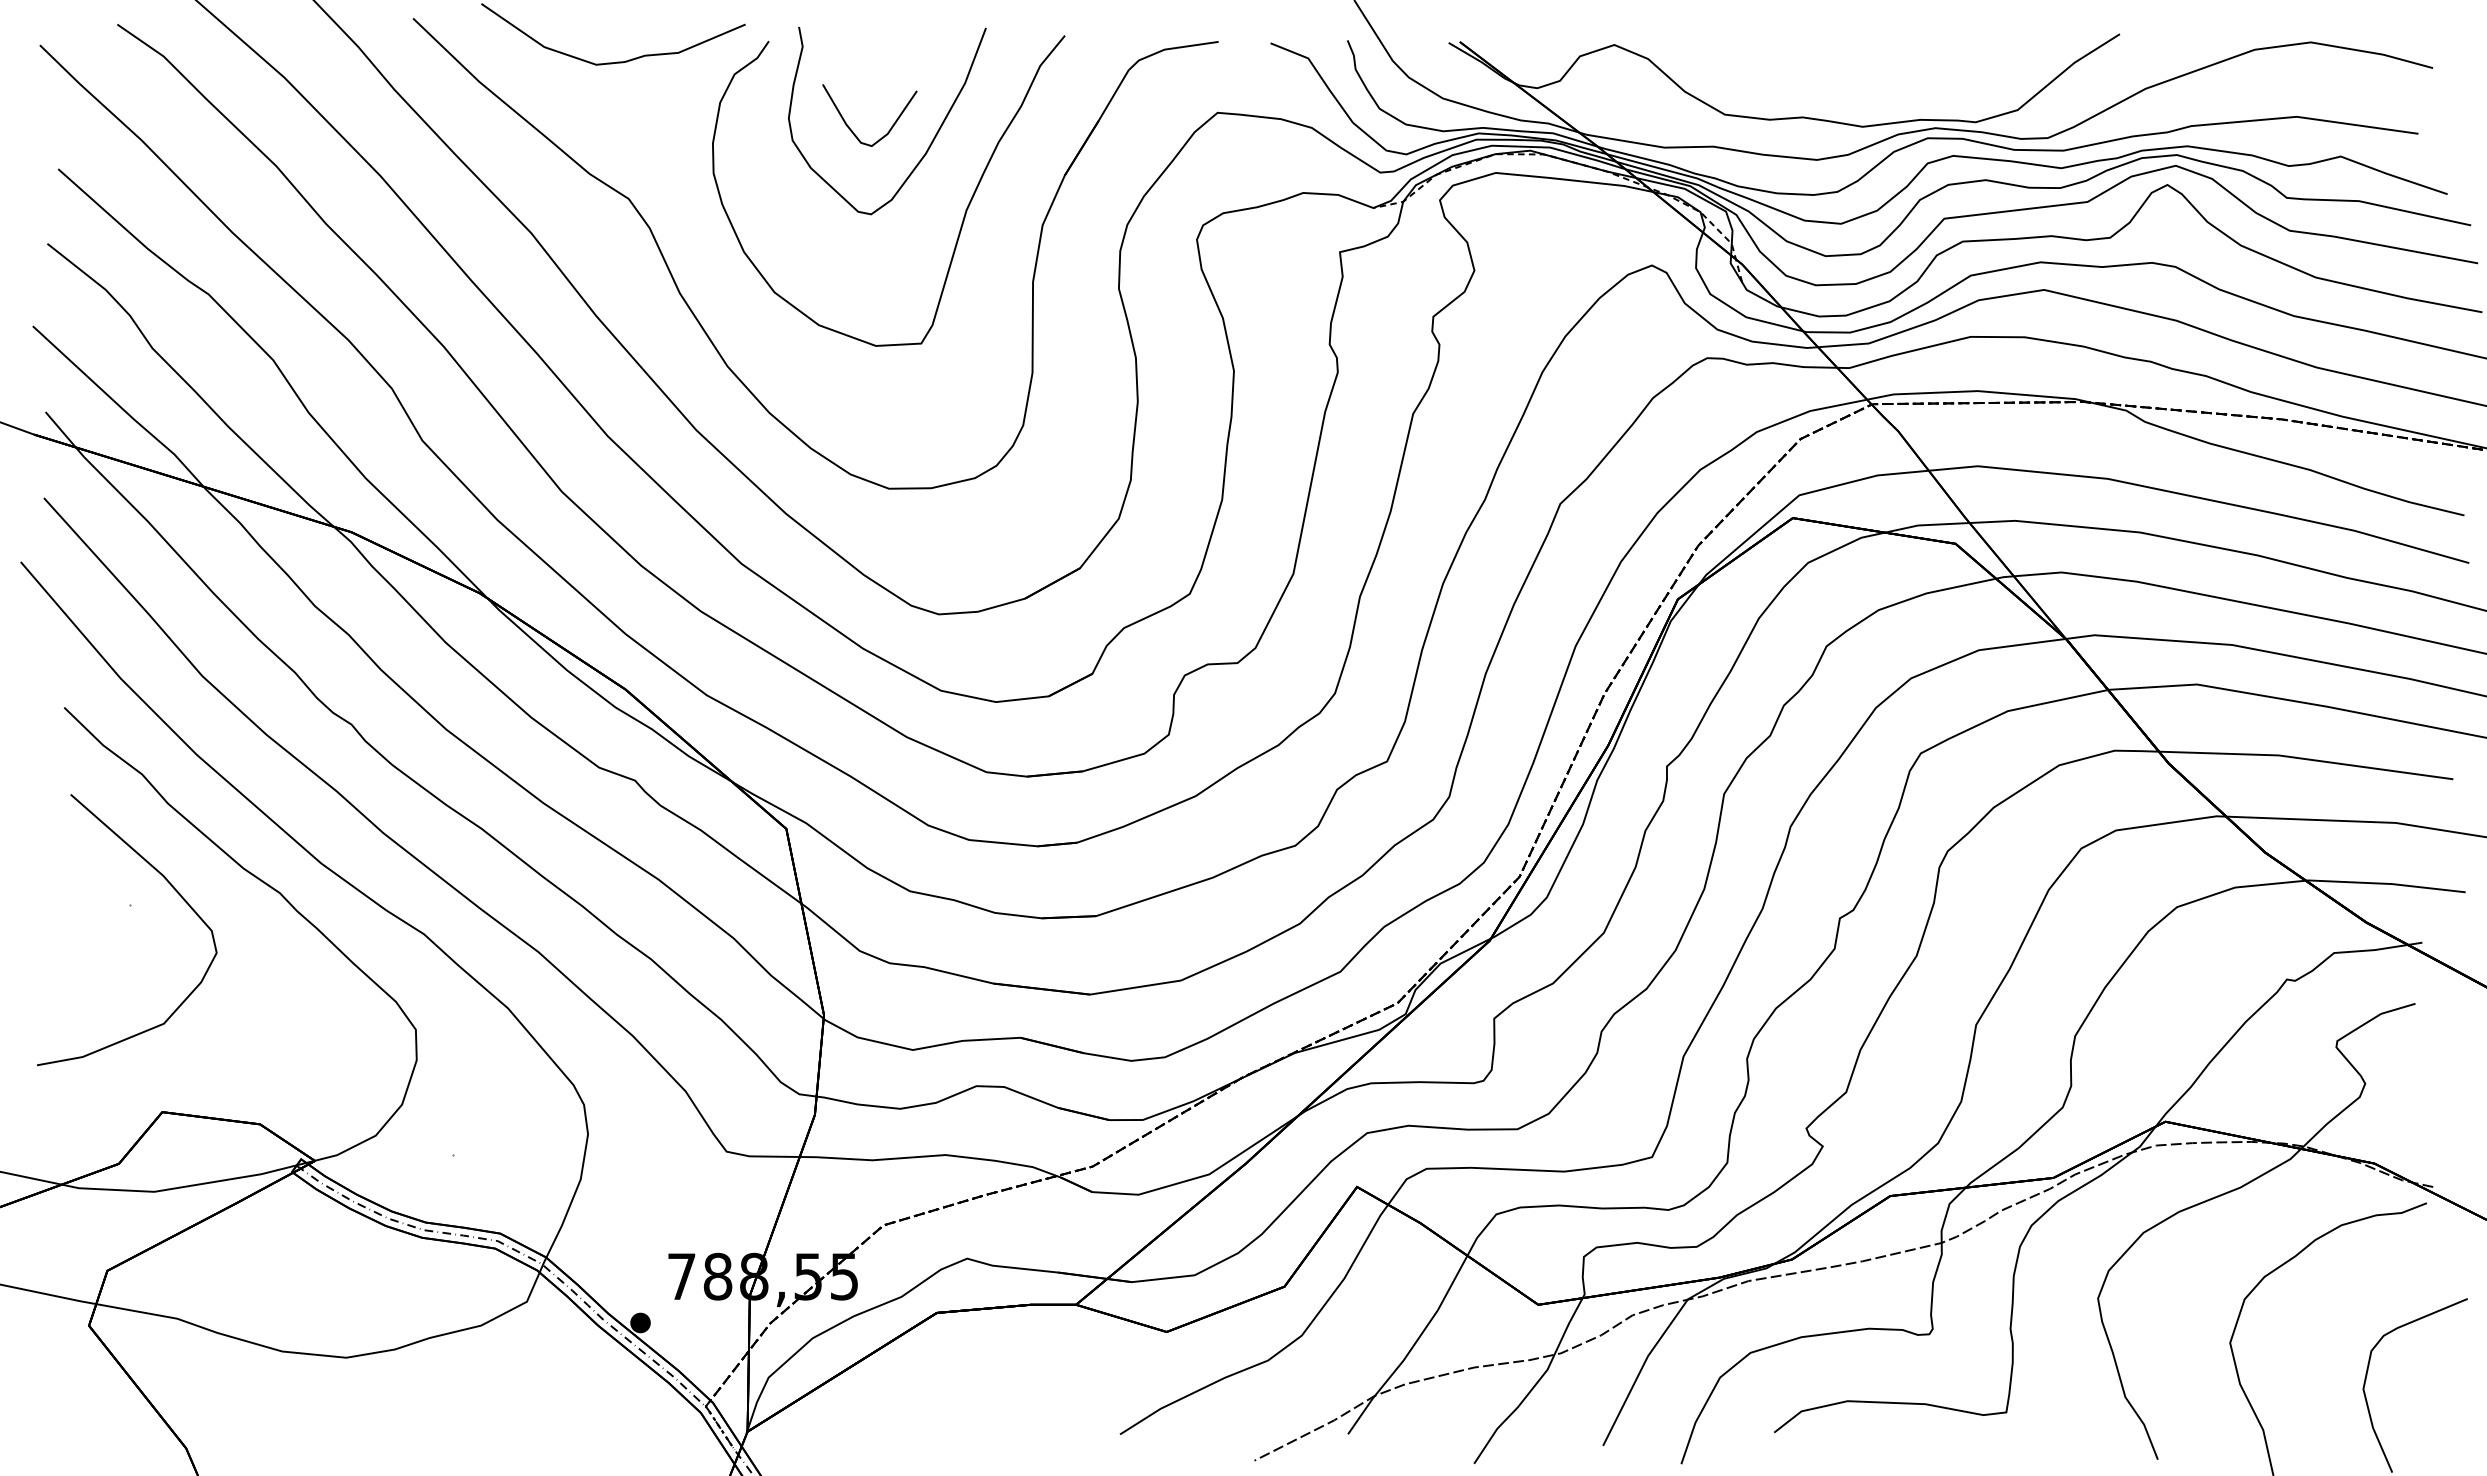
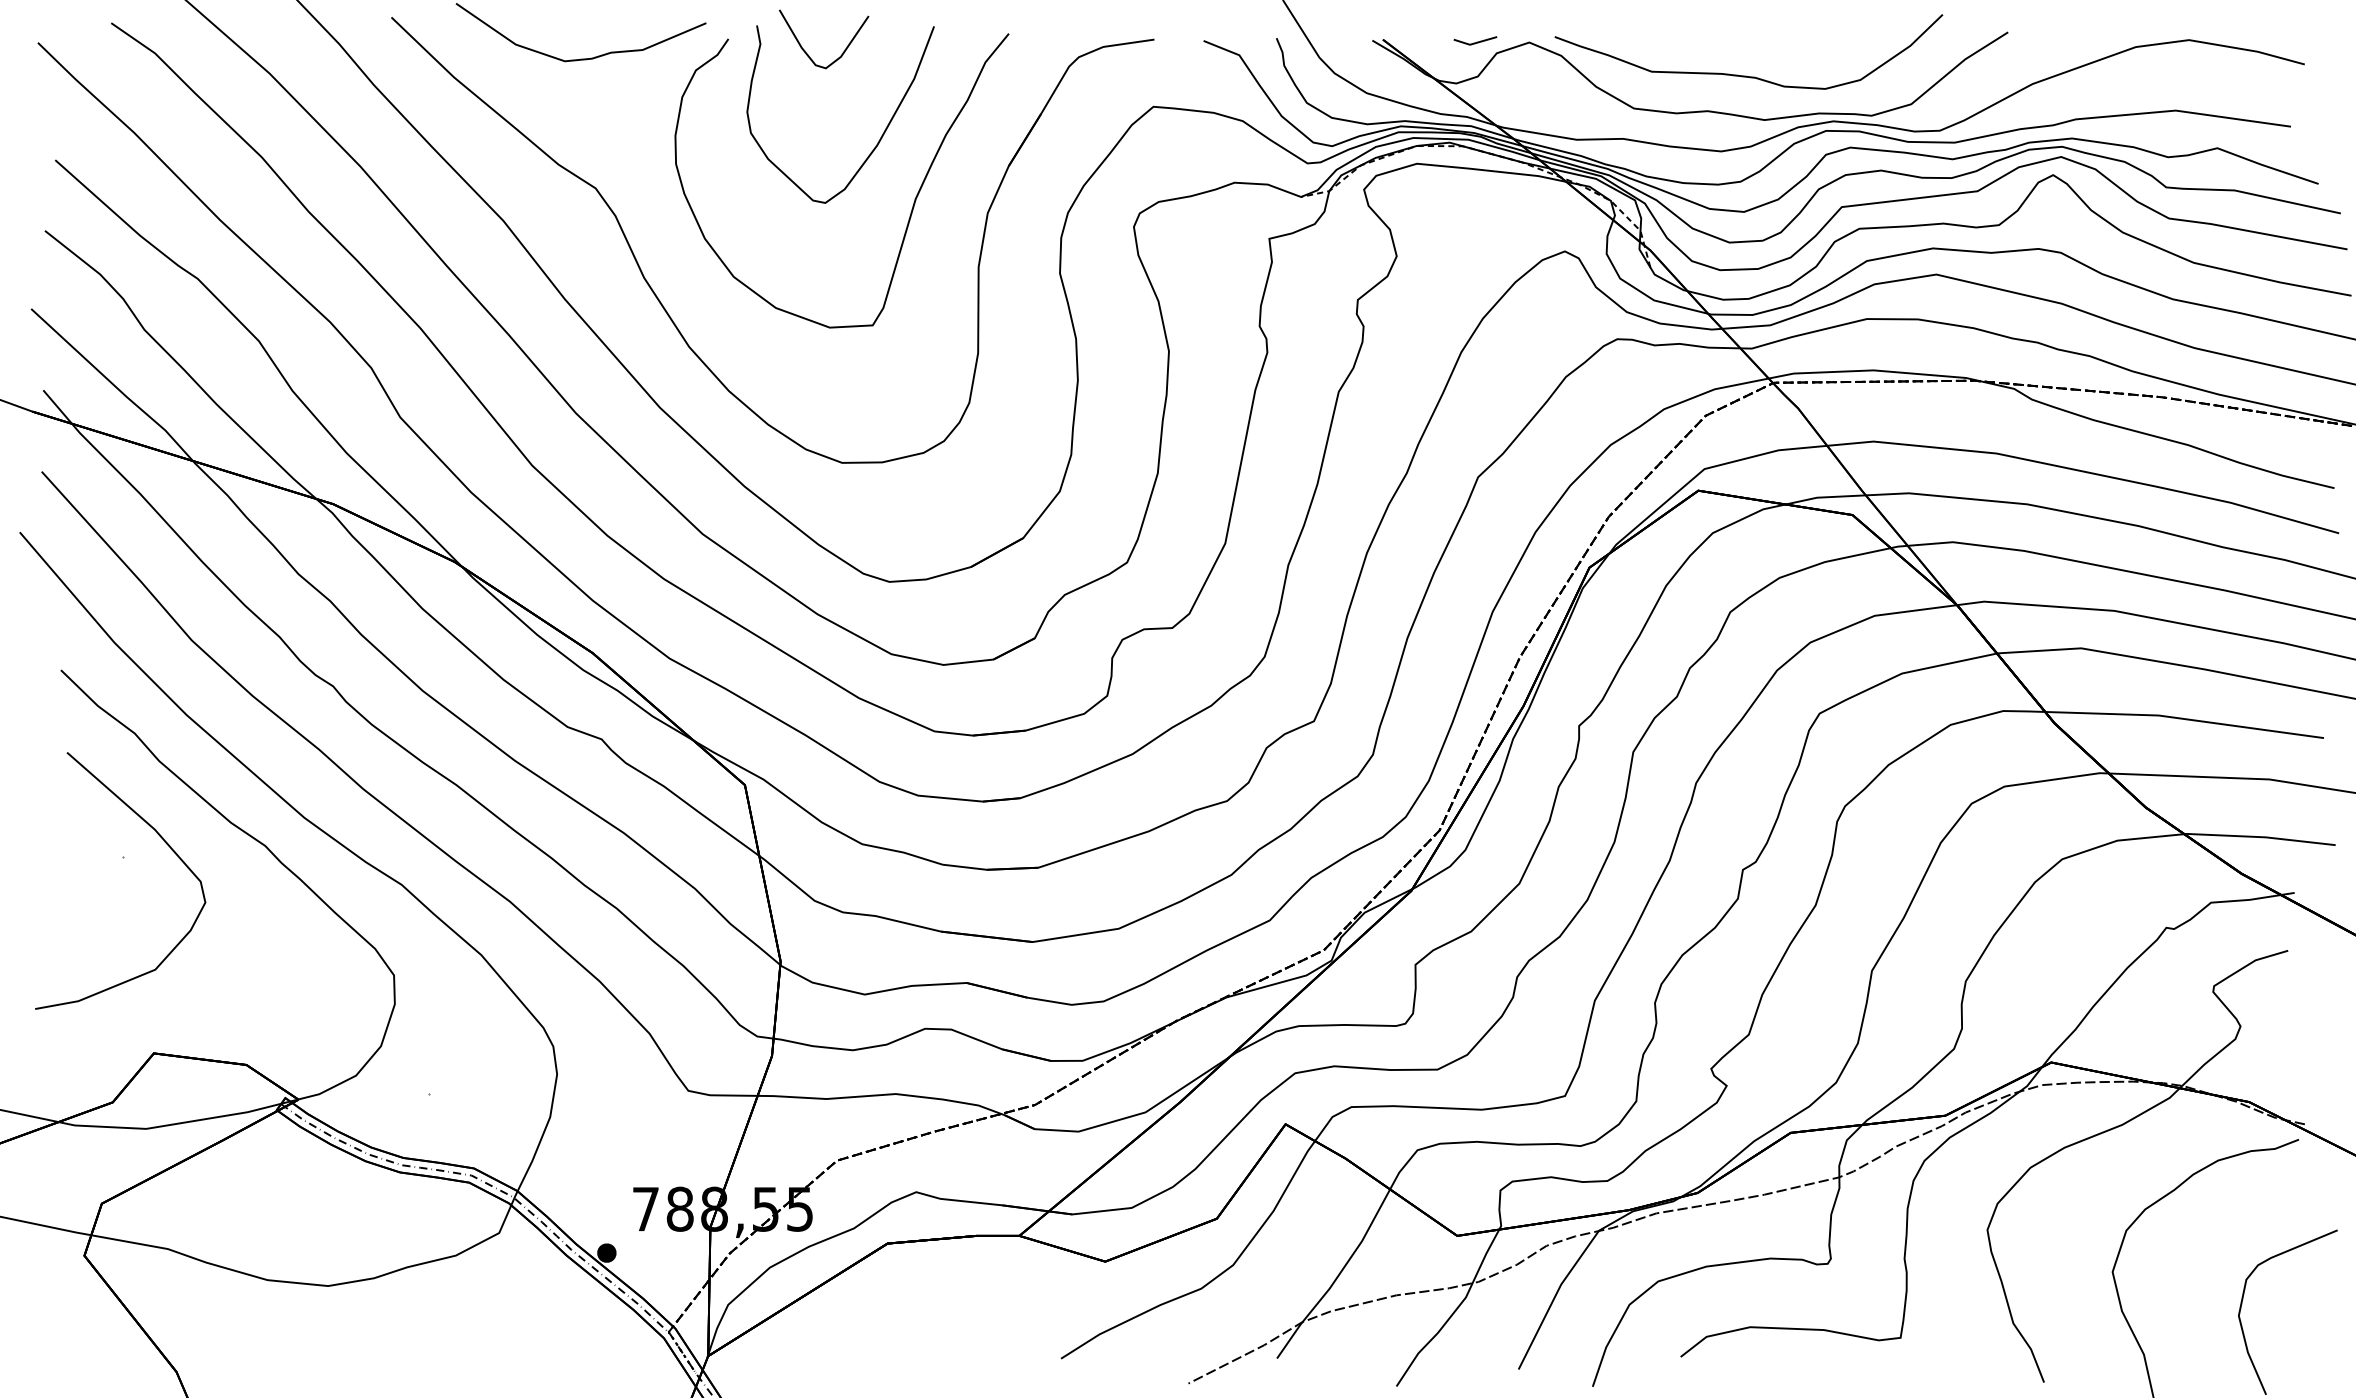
line: (1557, 44) -> (1475, 42), added
curve: (1843, 79) -> (1746, 75), added
curve: (853, 131) -> (808, 54), moved

